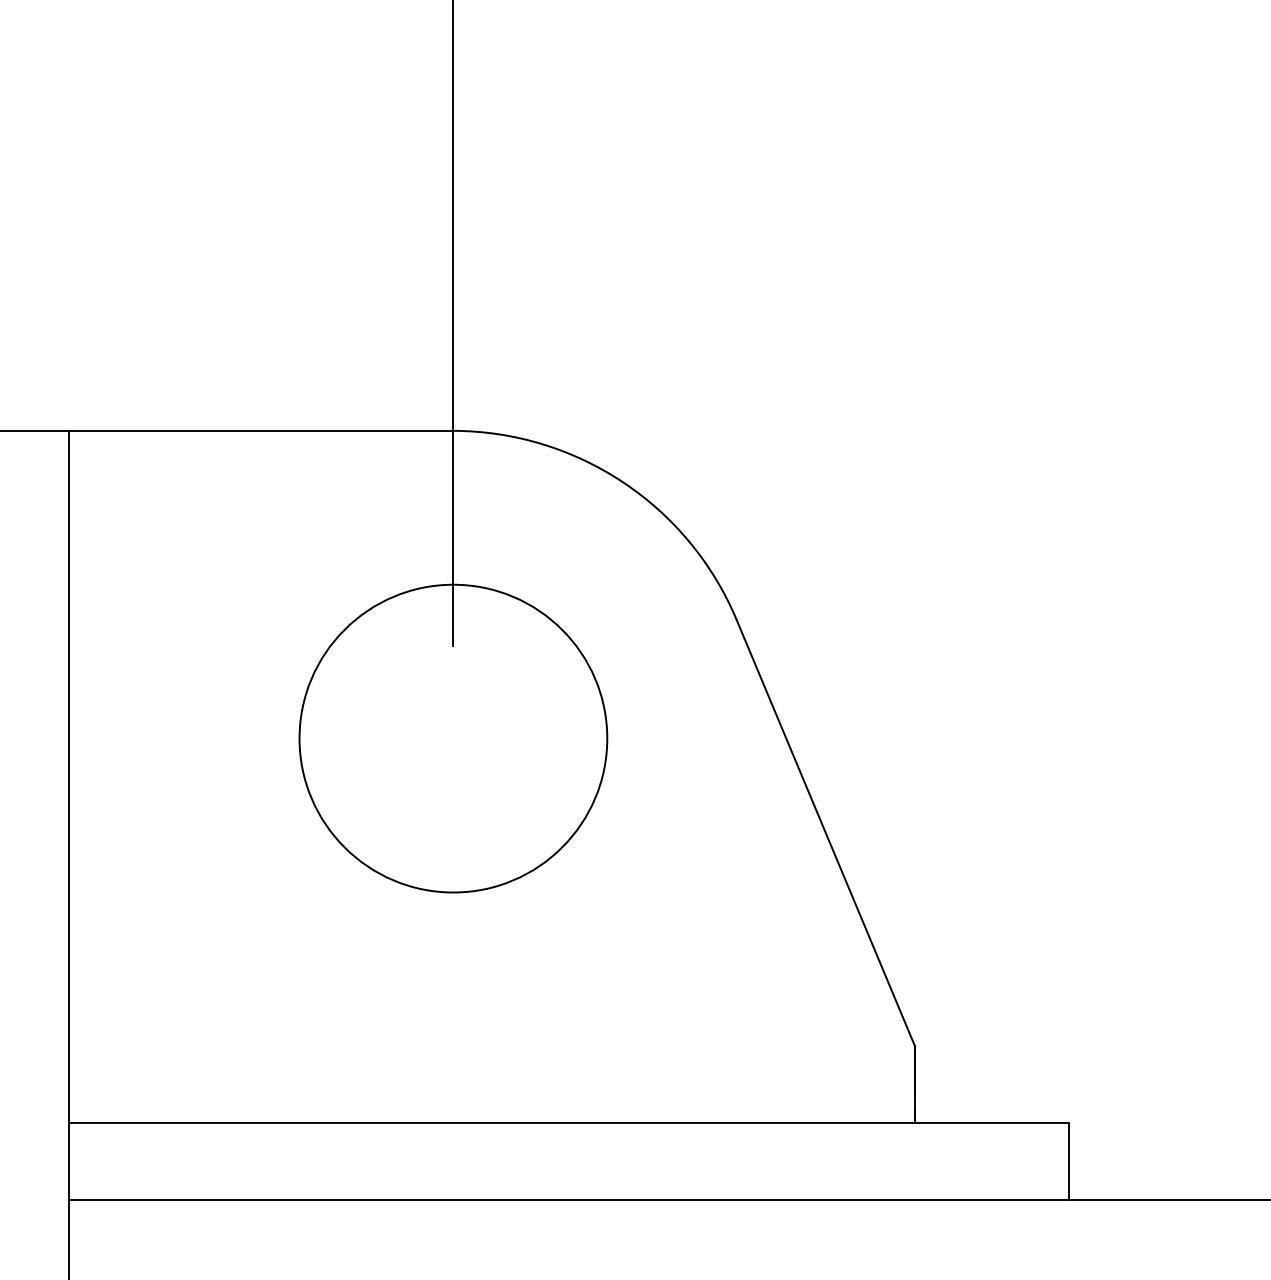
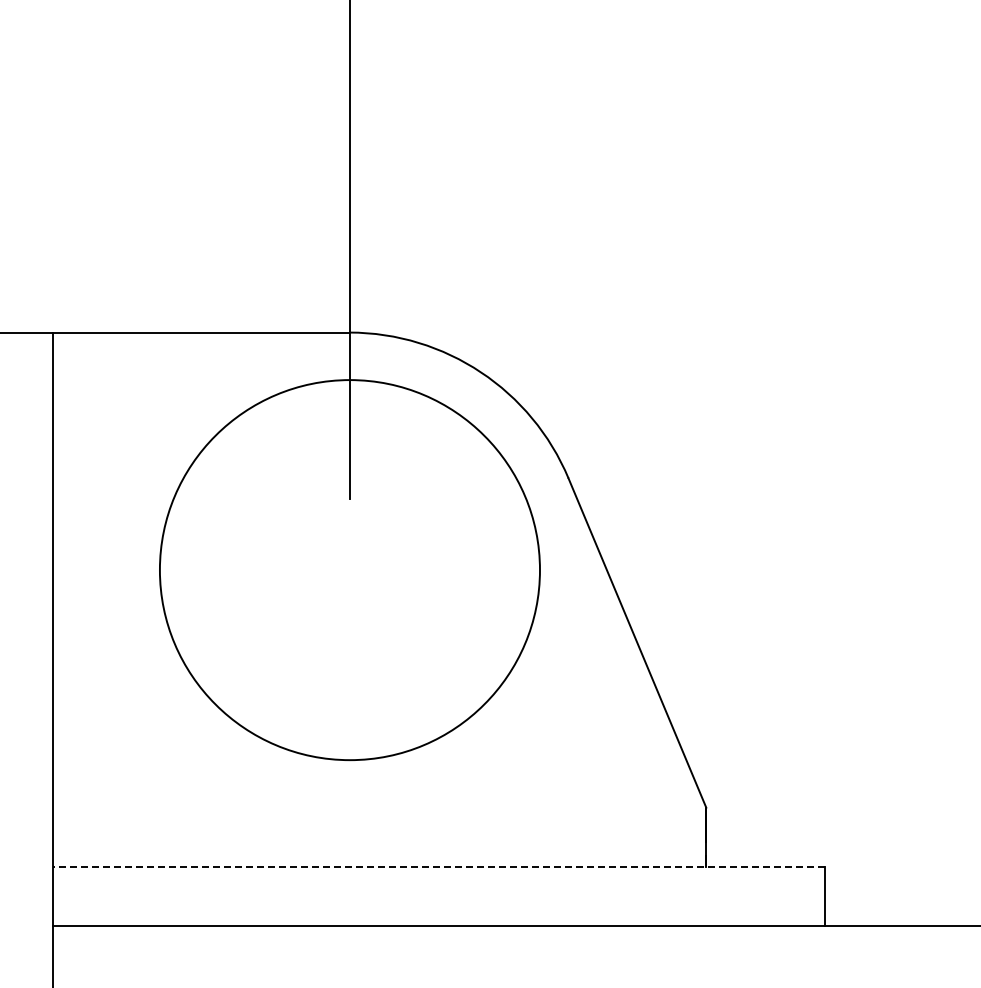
circle: (452, 737) -> (349, 569), size x1.6
line: (568, 1123) -> (438, 867), solid -> dashed

